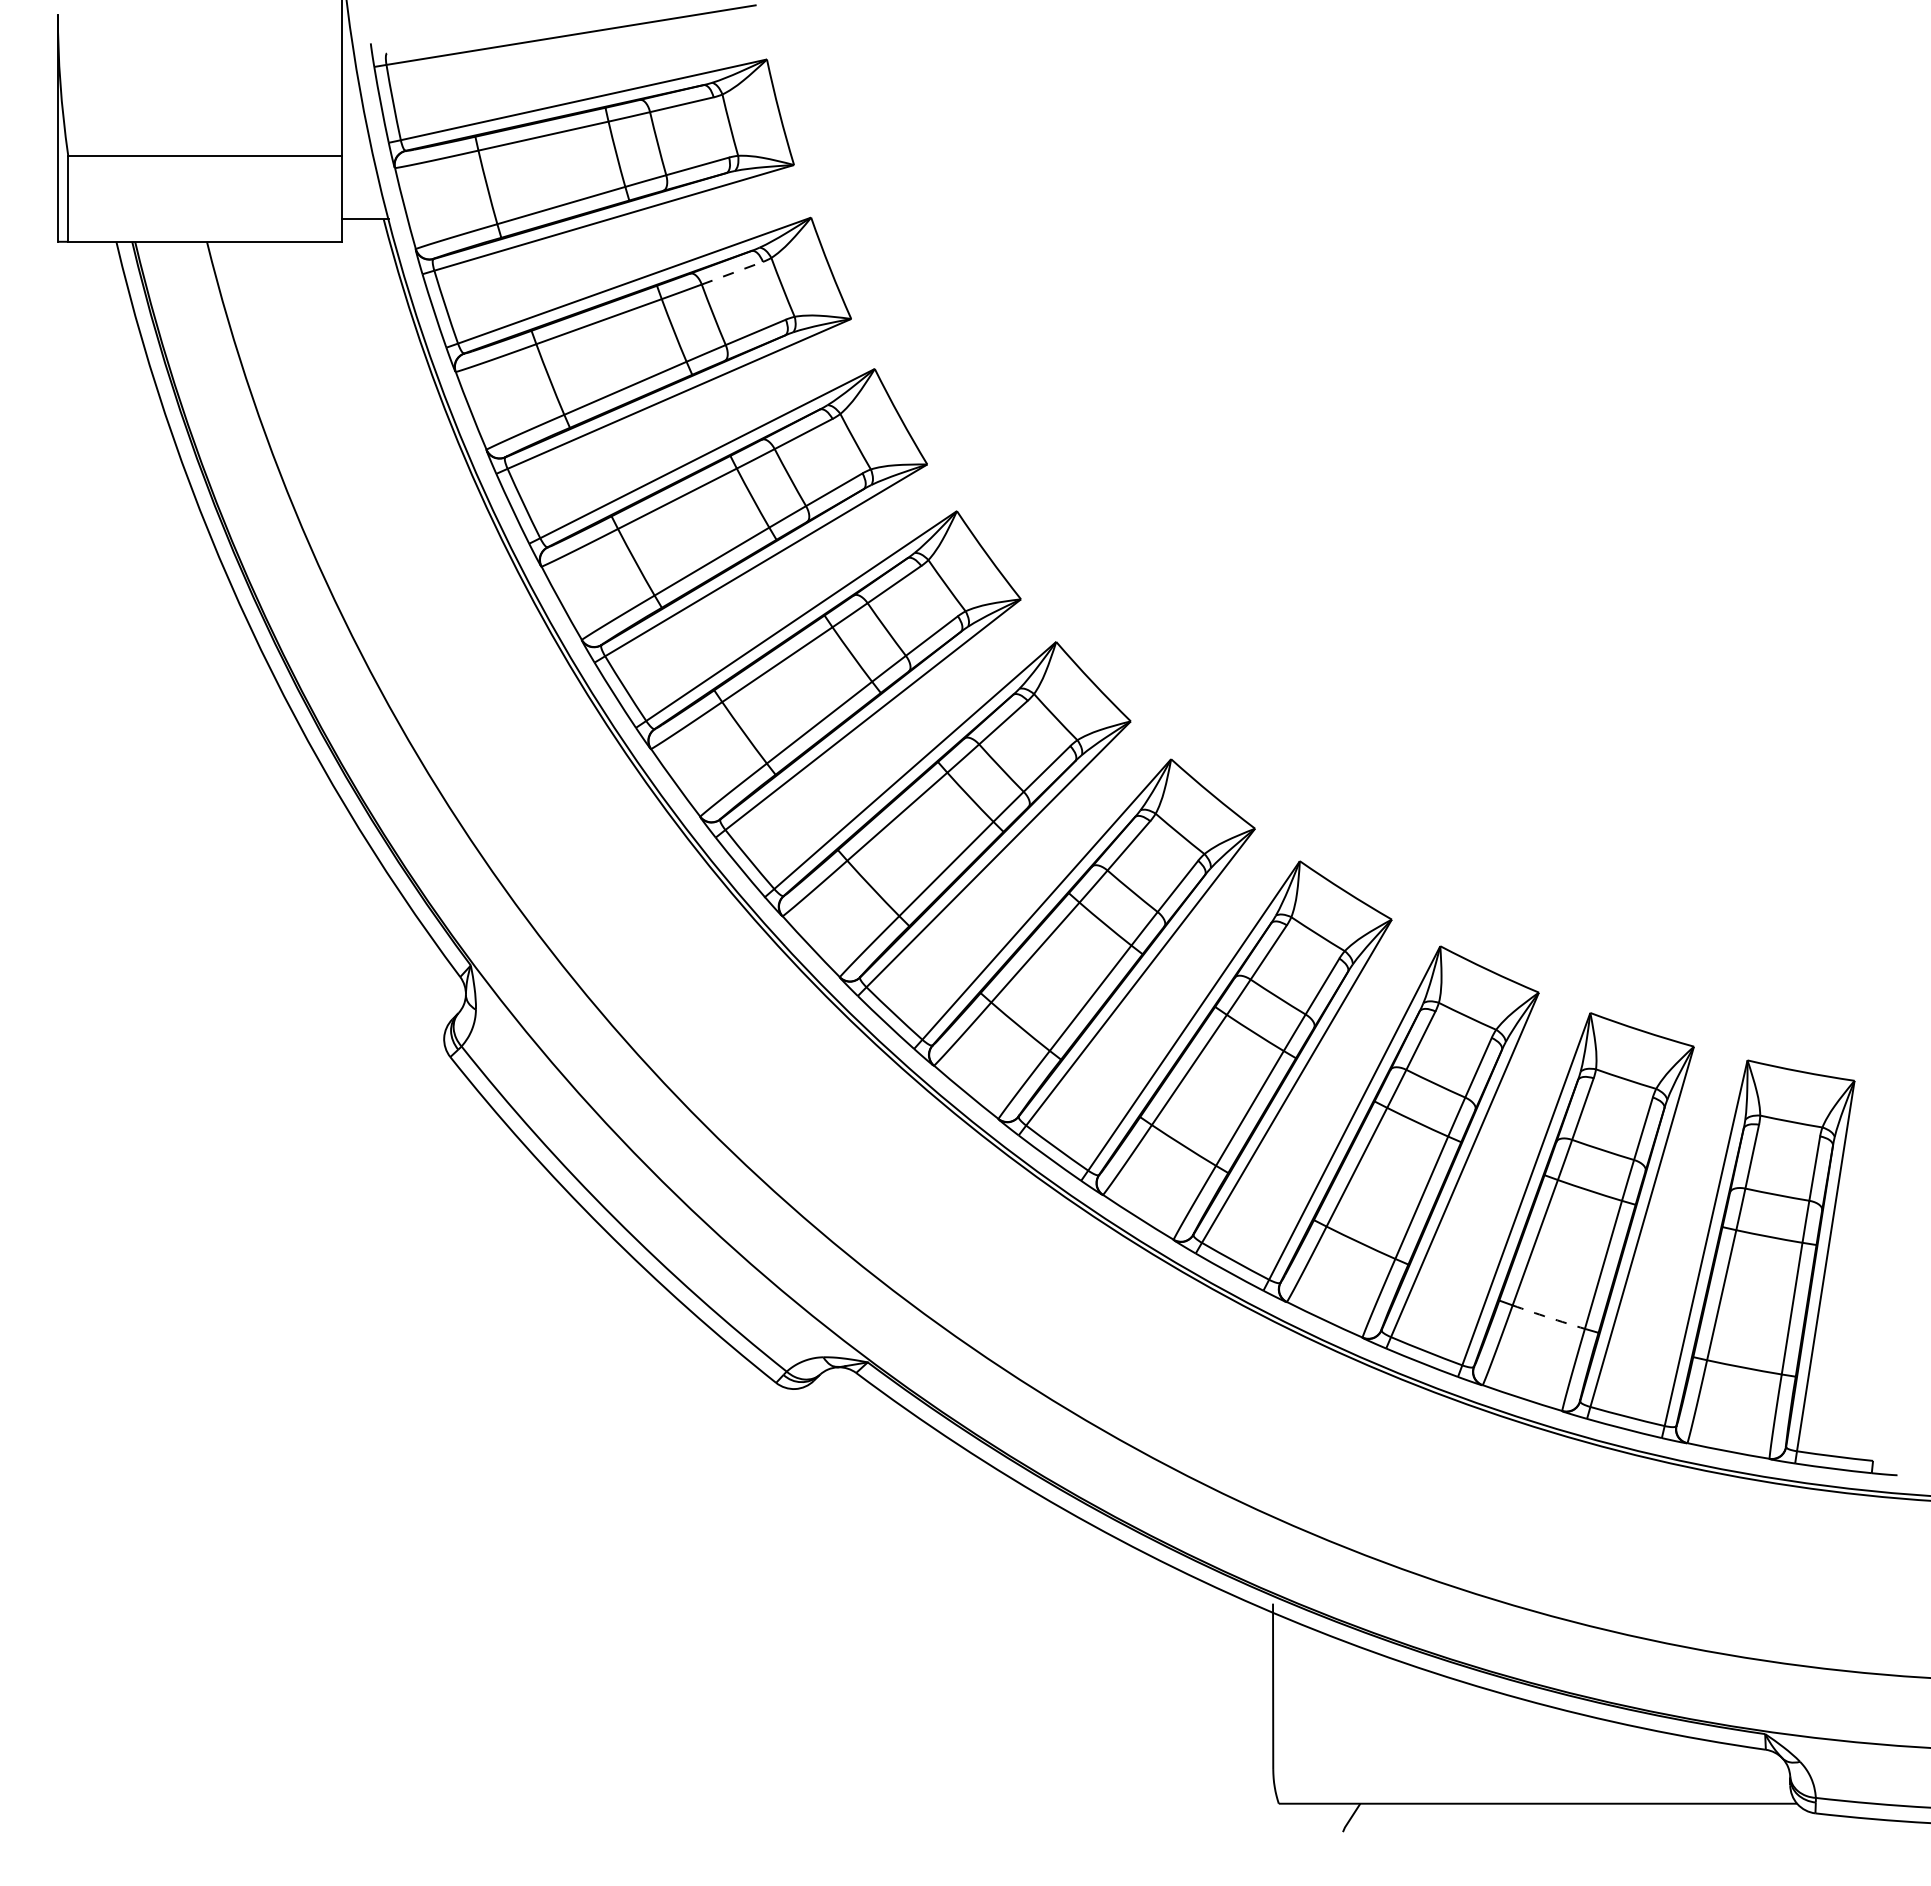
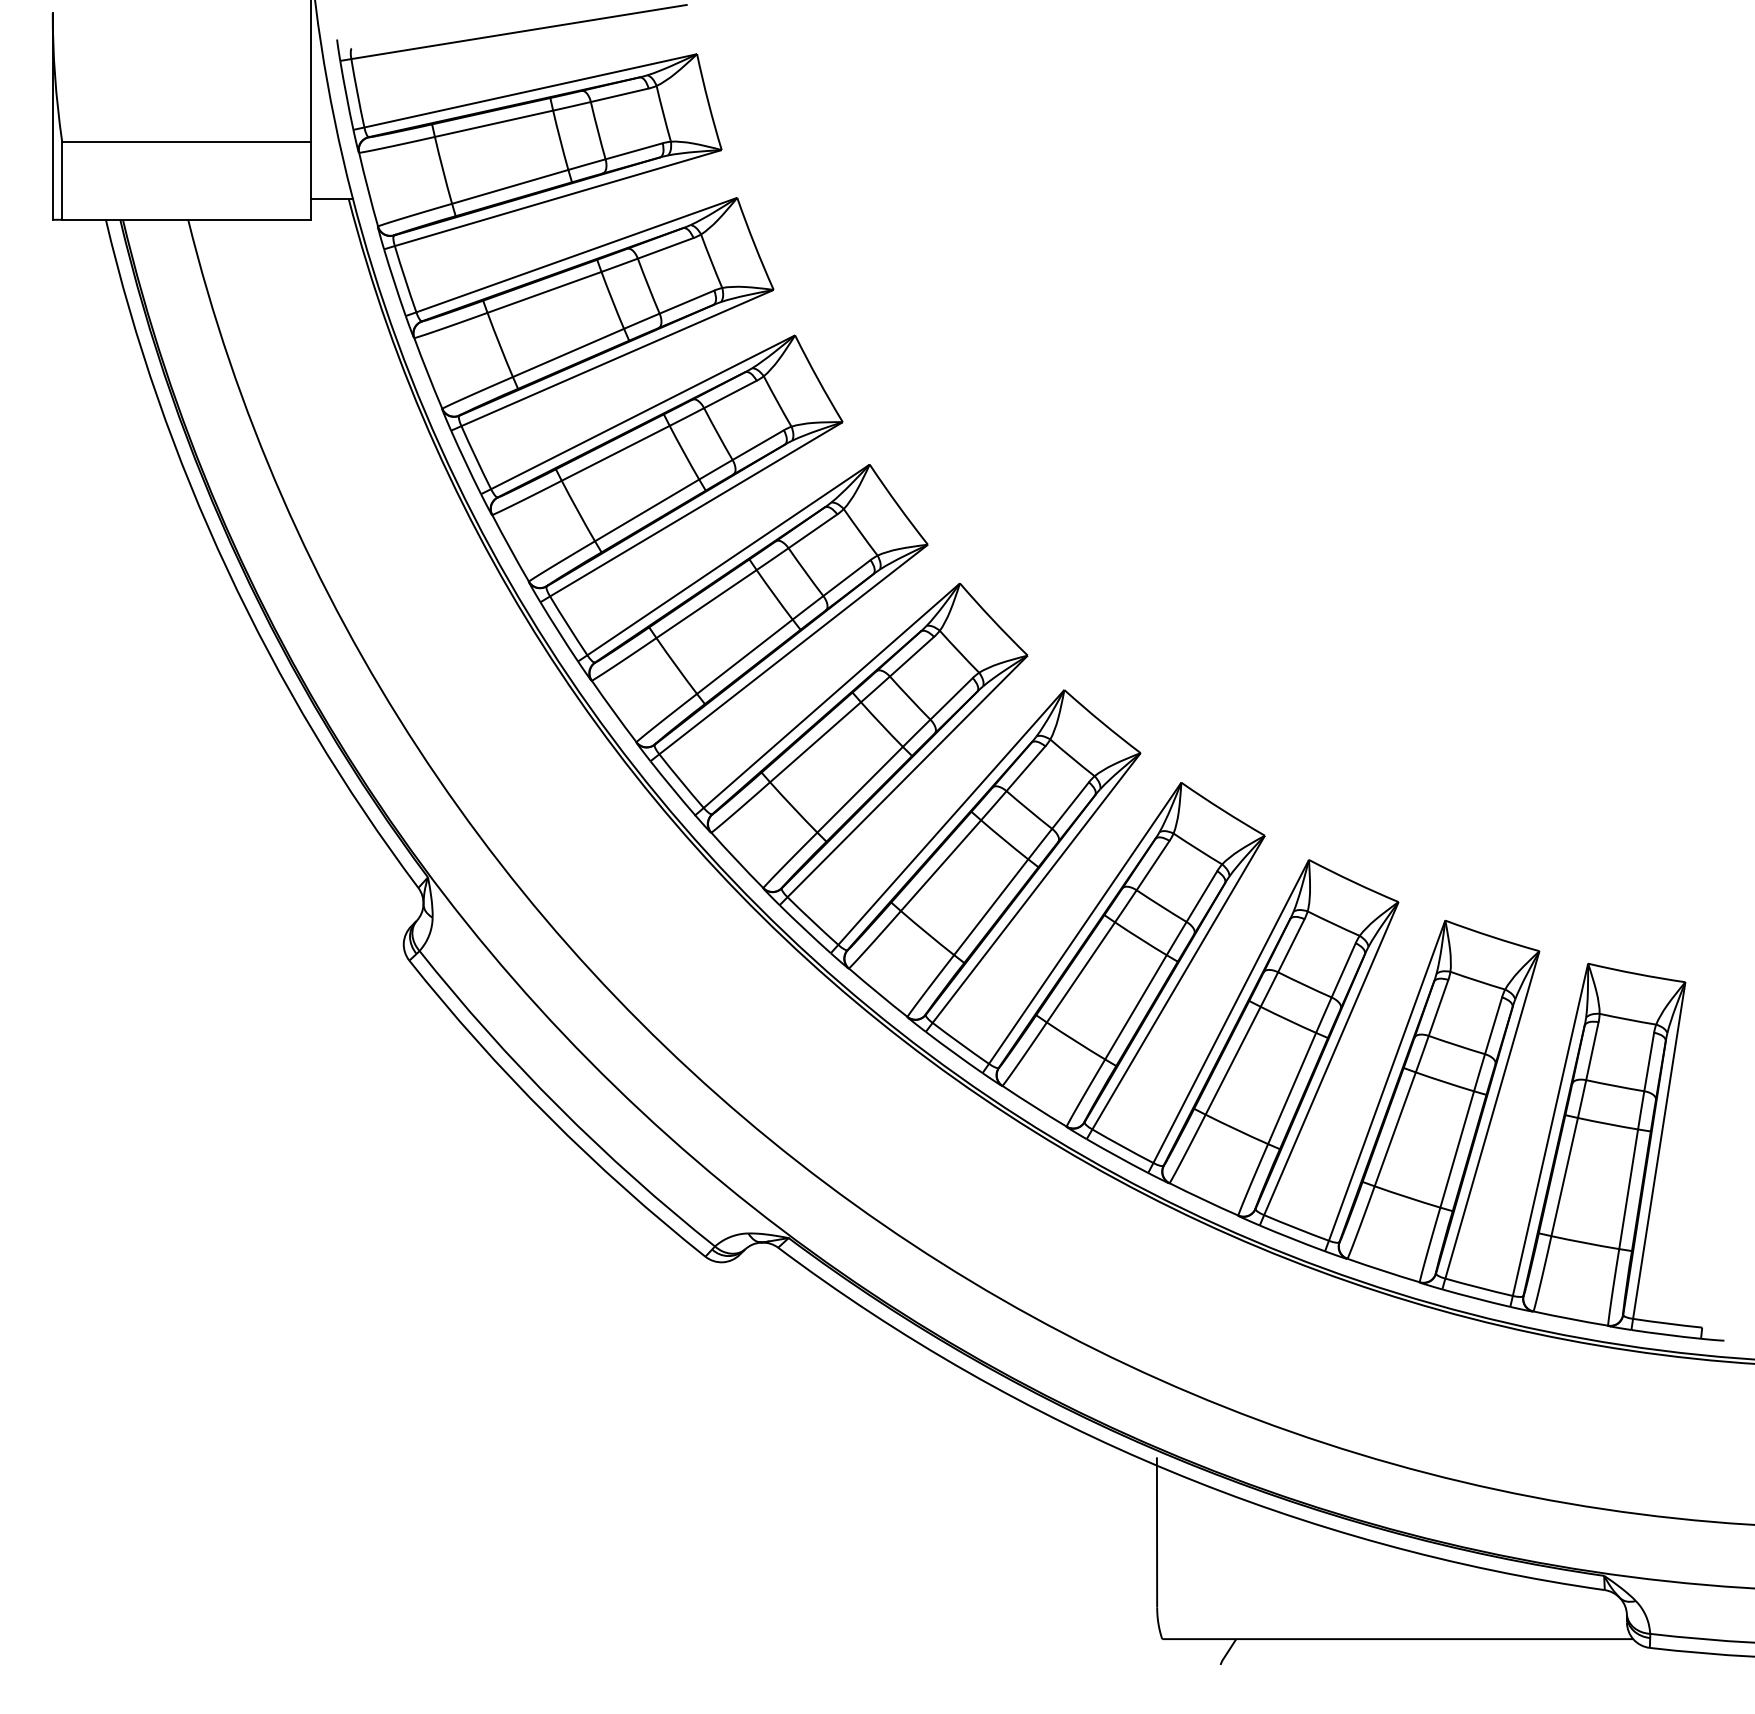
line: (732, 273) -> (665, 248), dashed -> solid
arc: (1548, 1317) -> (1407, 1197), dashed -> solid

